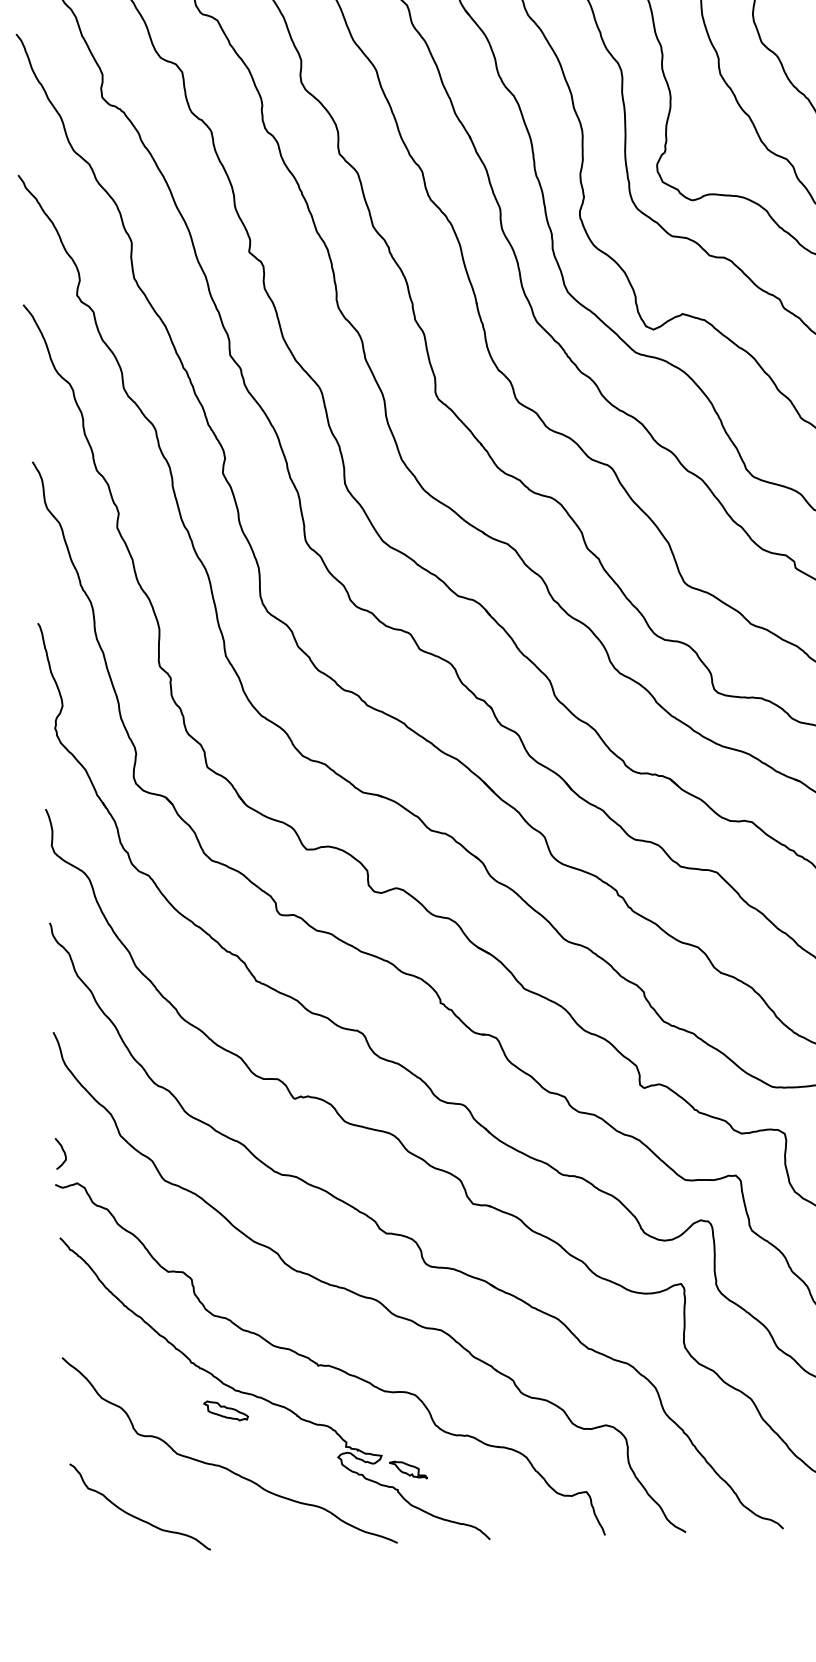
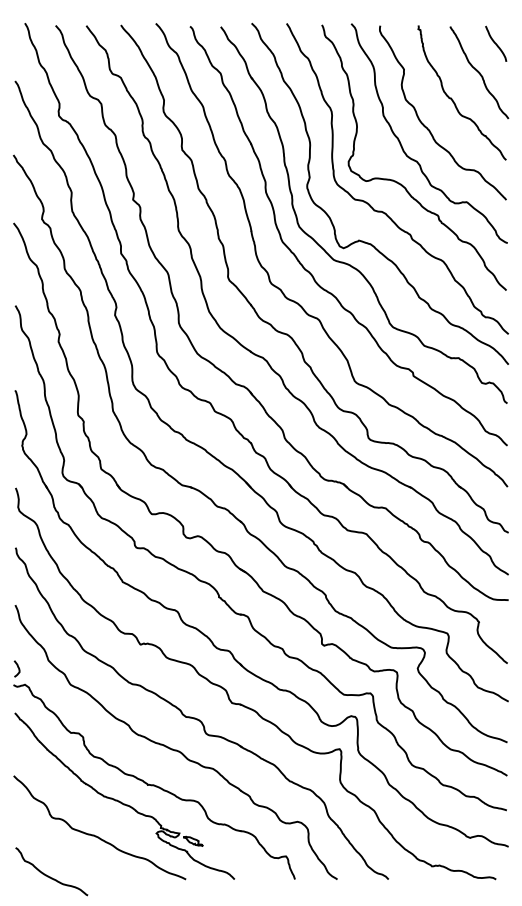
part: (225, 1410) -> (98, 806), removed
curve: (134, 1514) -> (48, 875), moved

